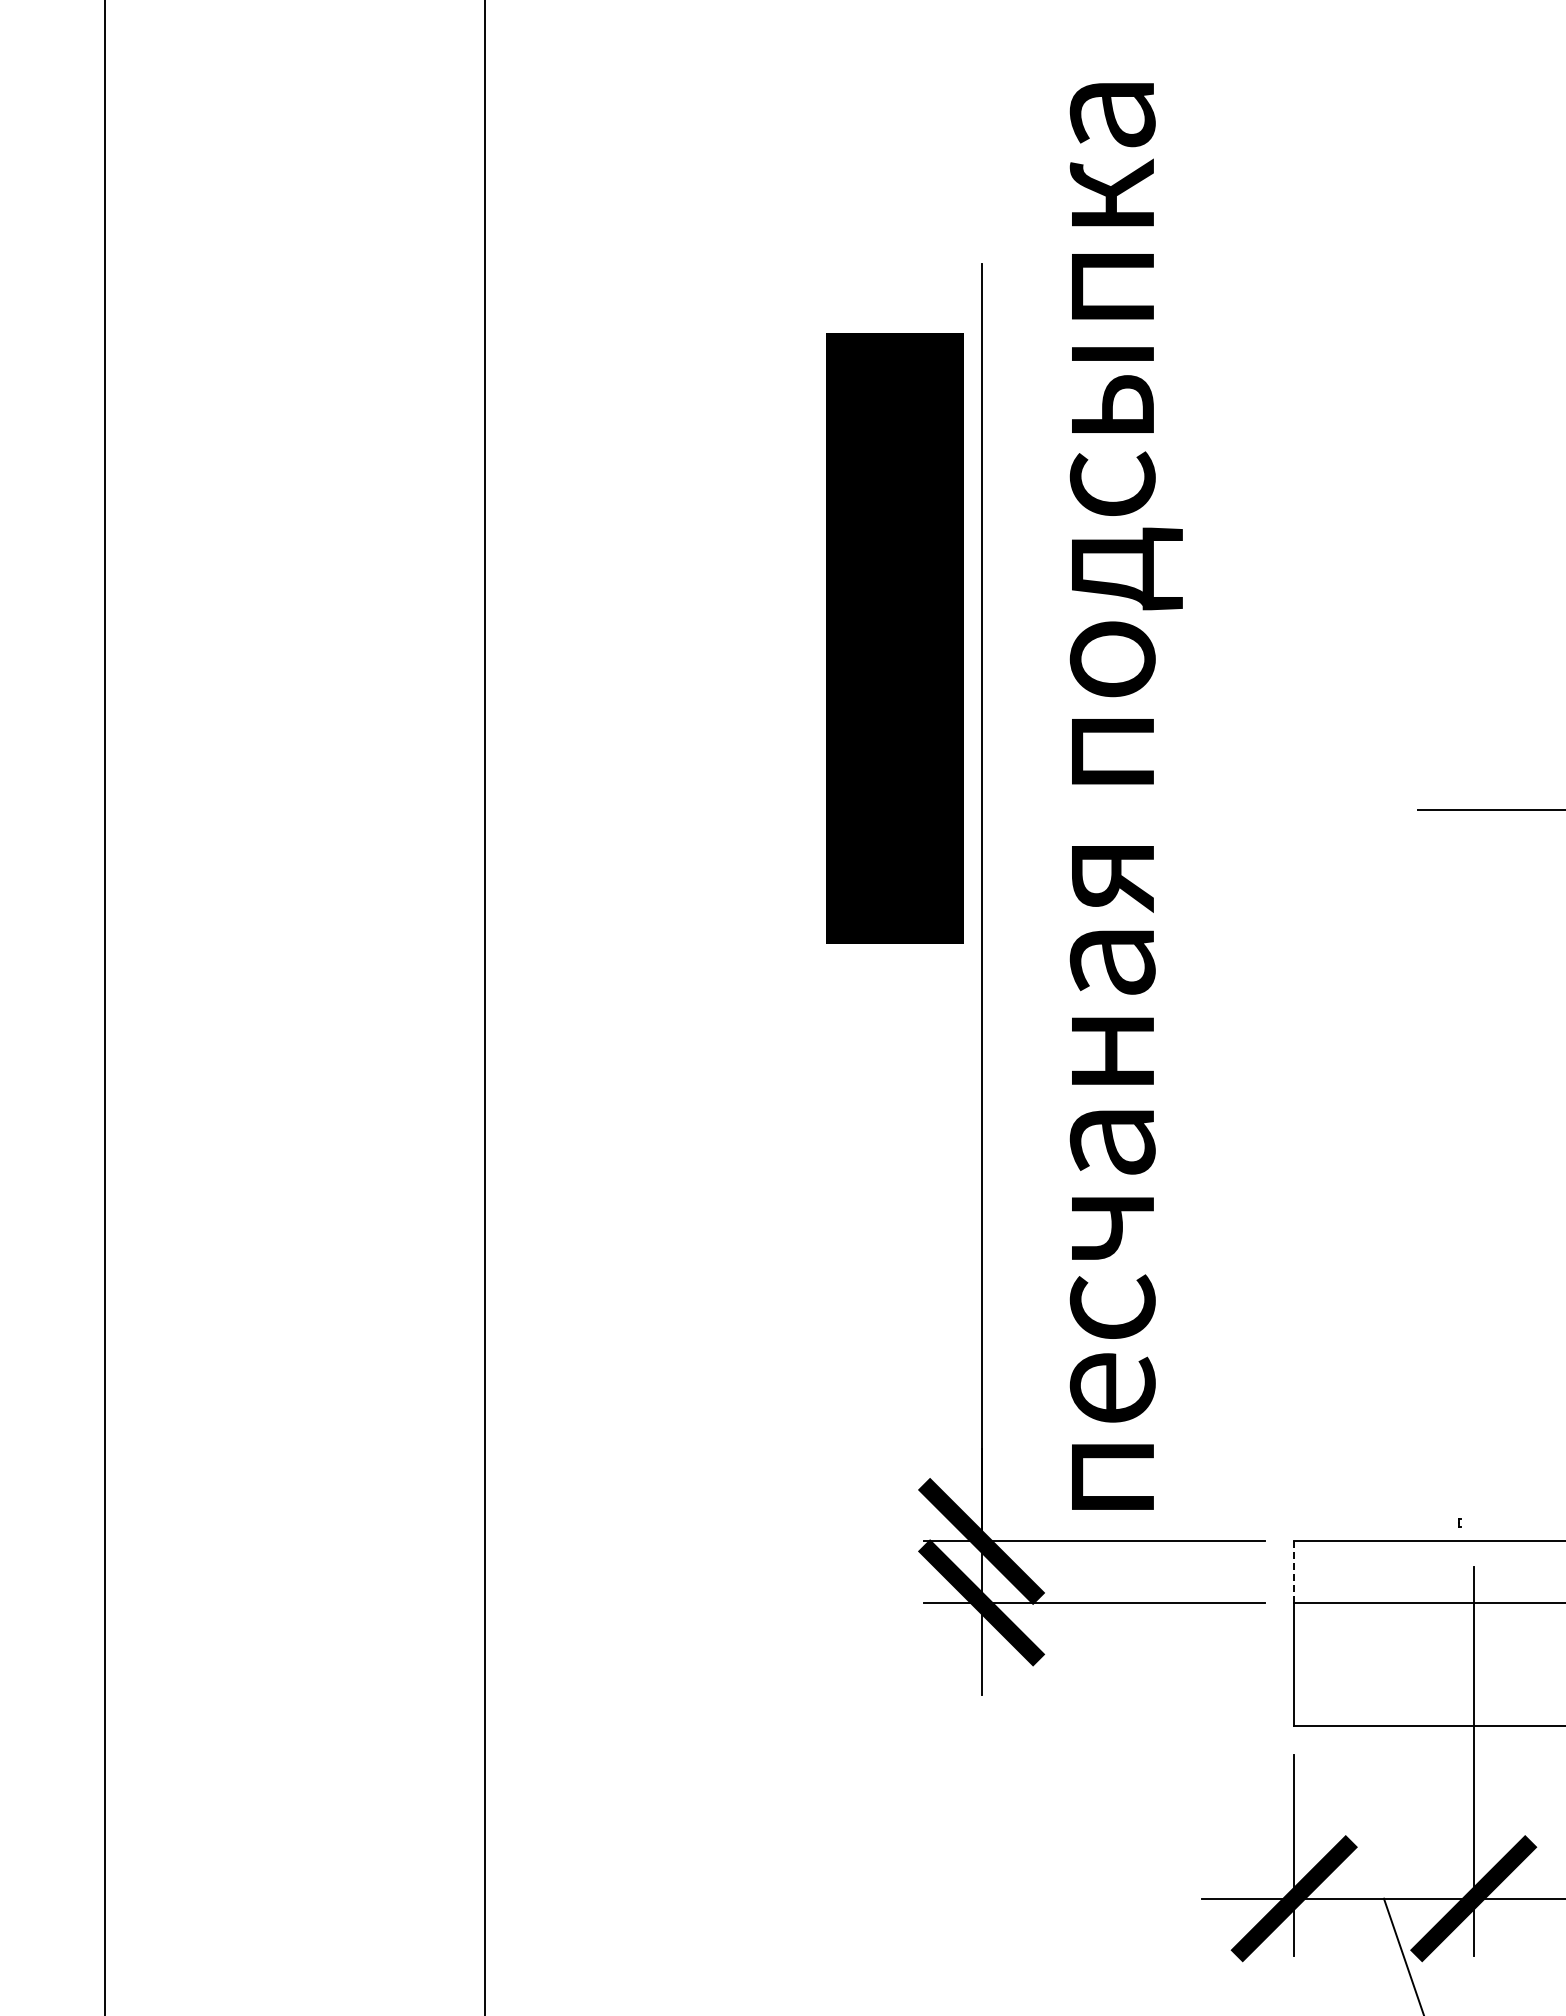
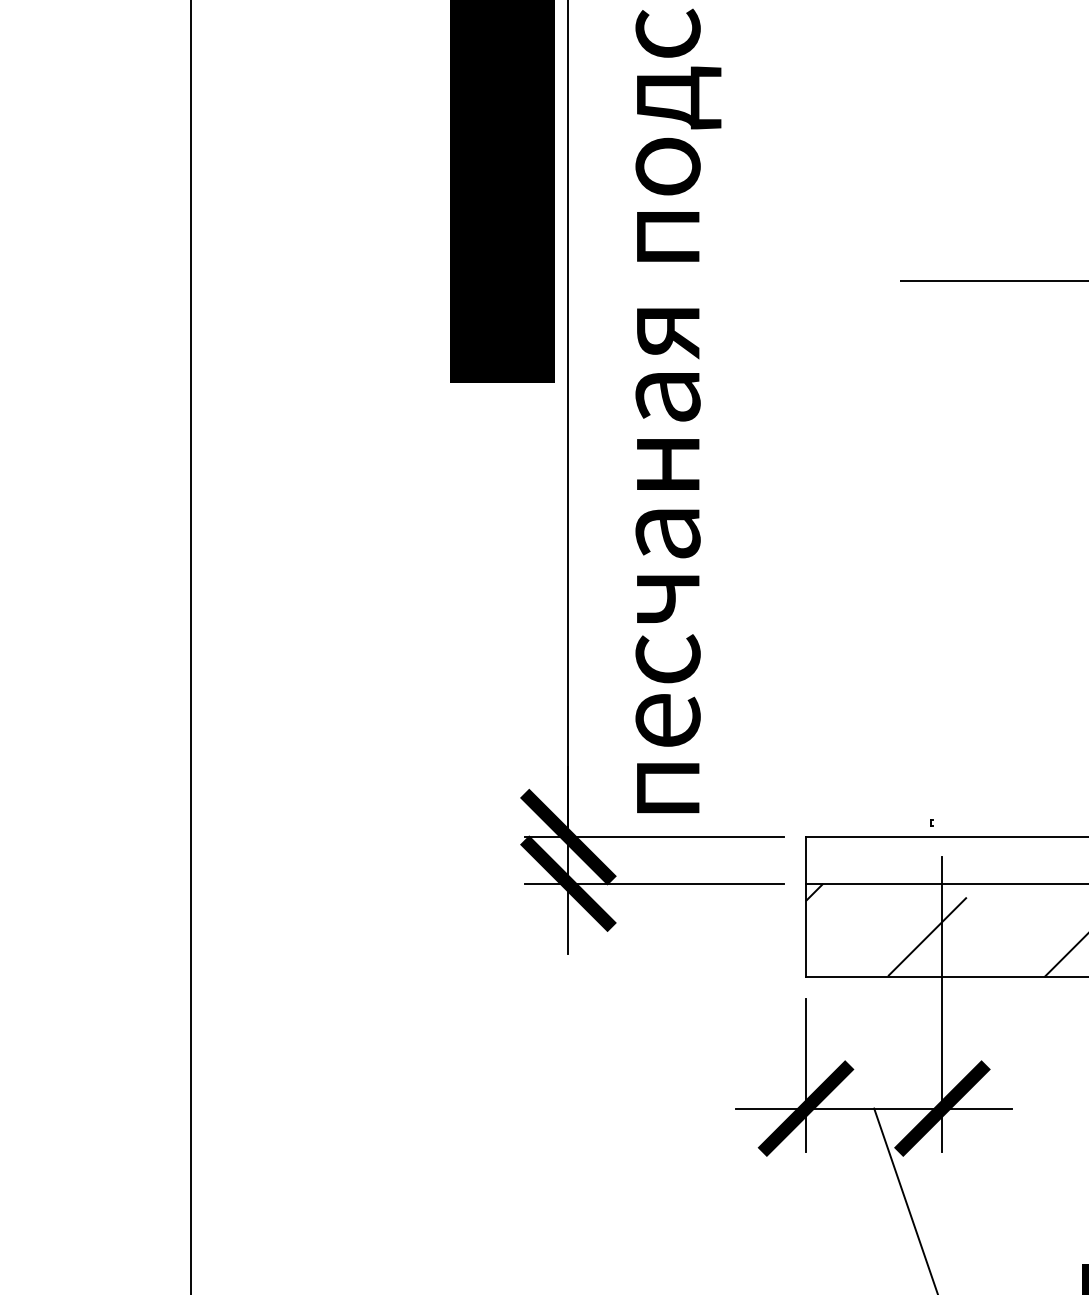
line: (1294, 1572) -> (806, 860), dashed -> solid
hatch: (1399, 1663) -> (886, 929), added

